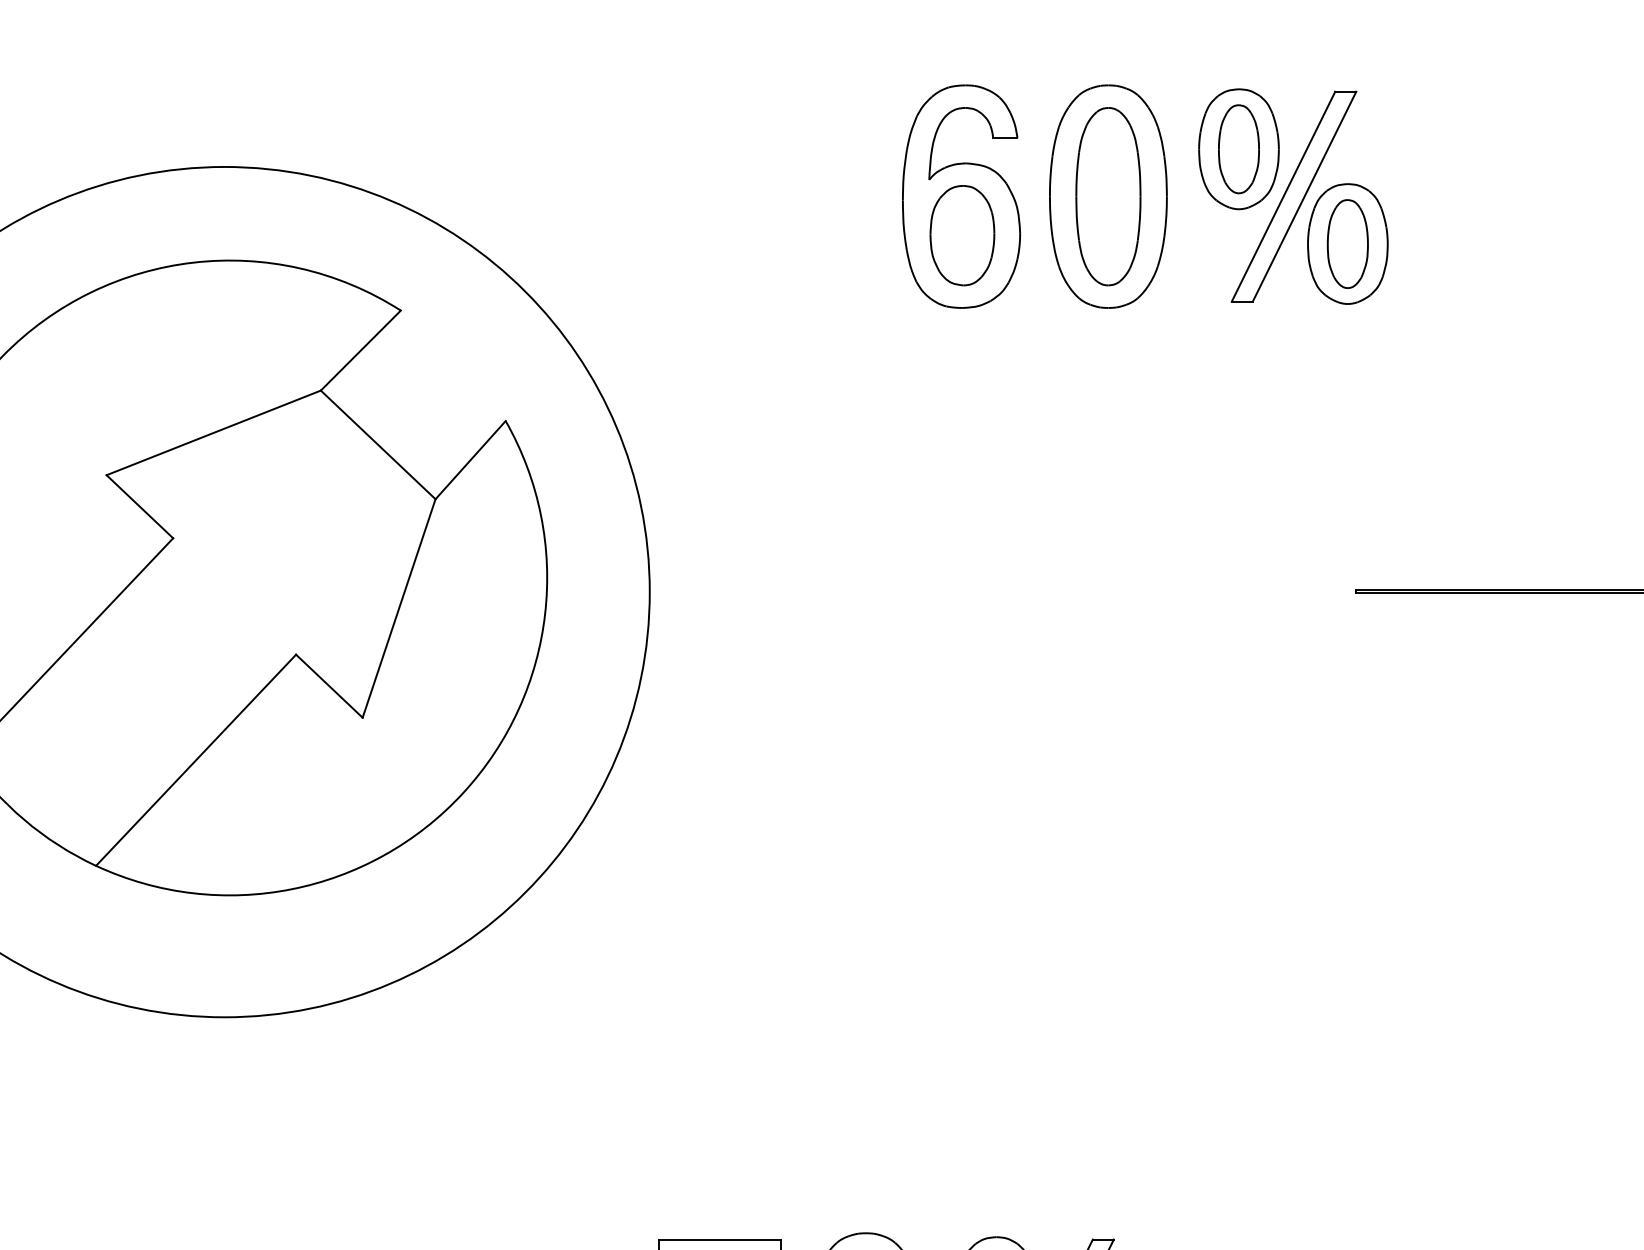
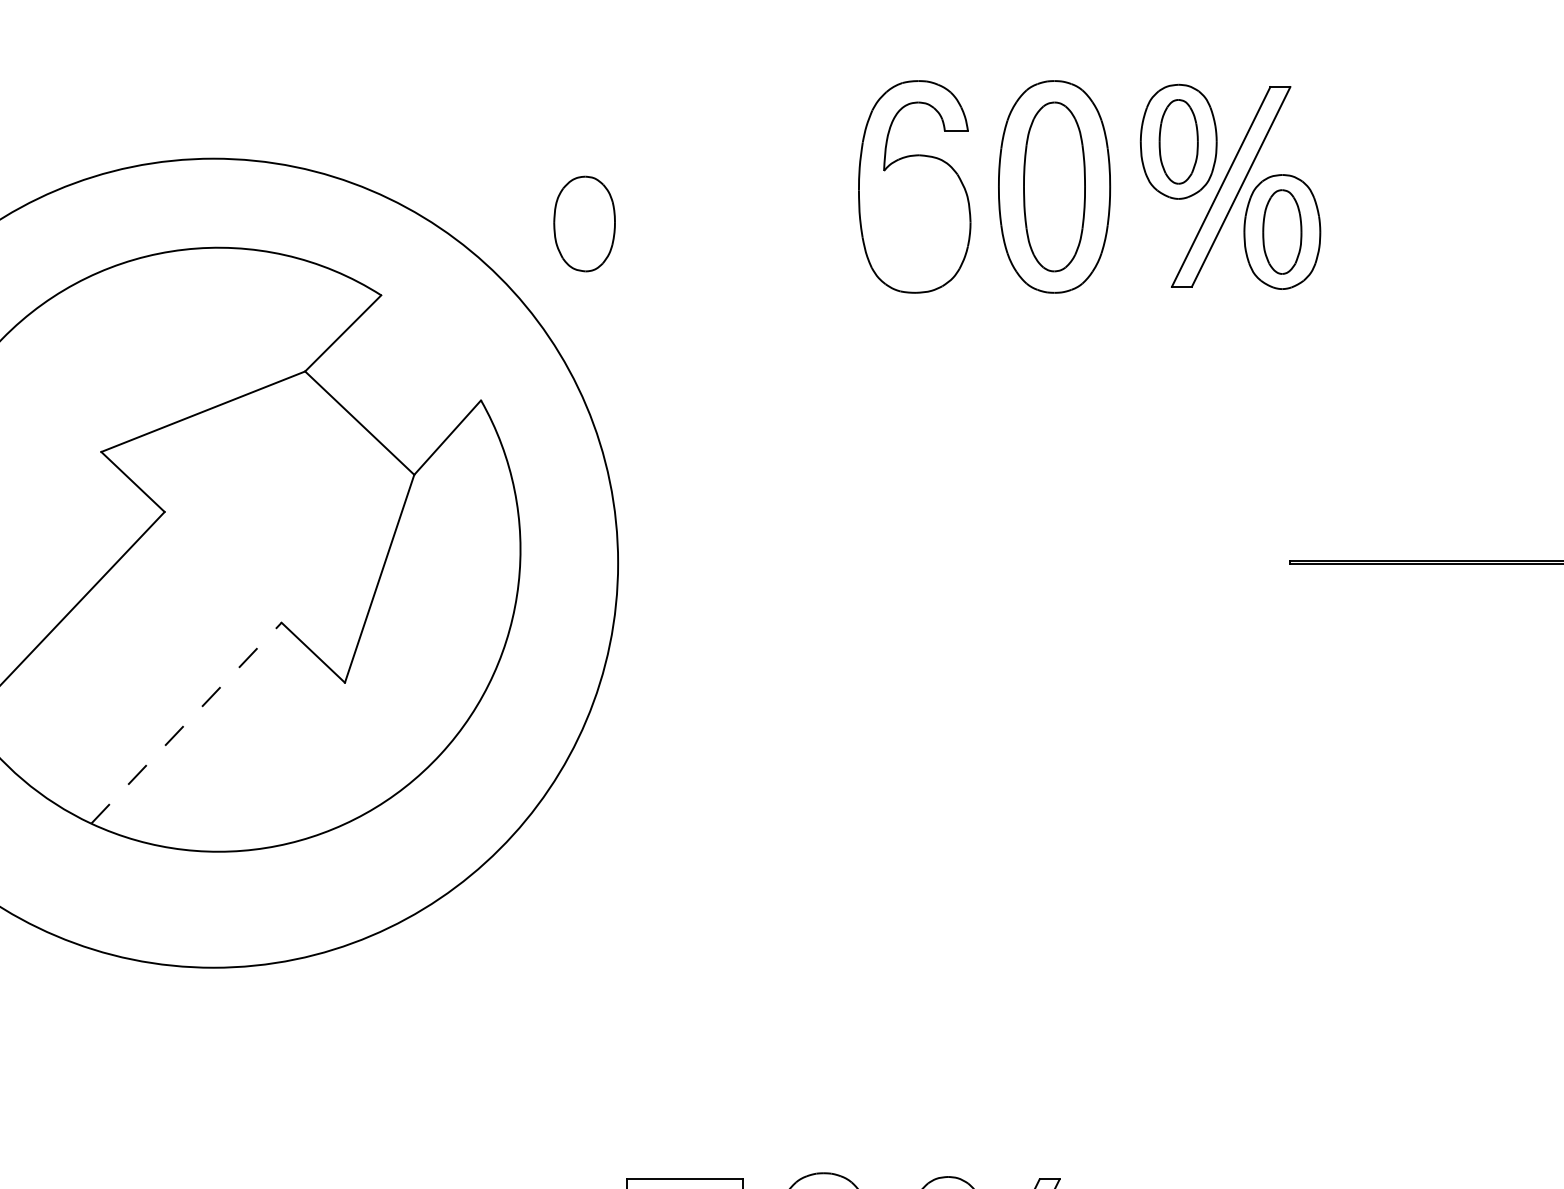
part: (962, 235) -> (584, 223), moved
line: (196, 759) -> (186, 722), solid -> dashed

